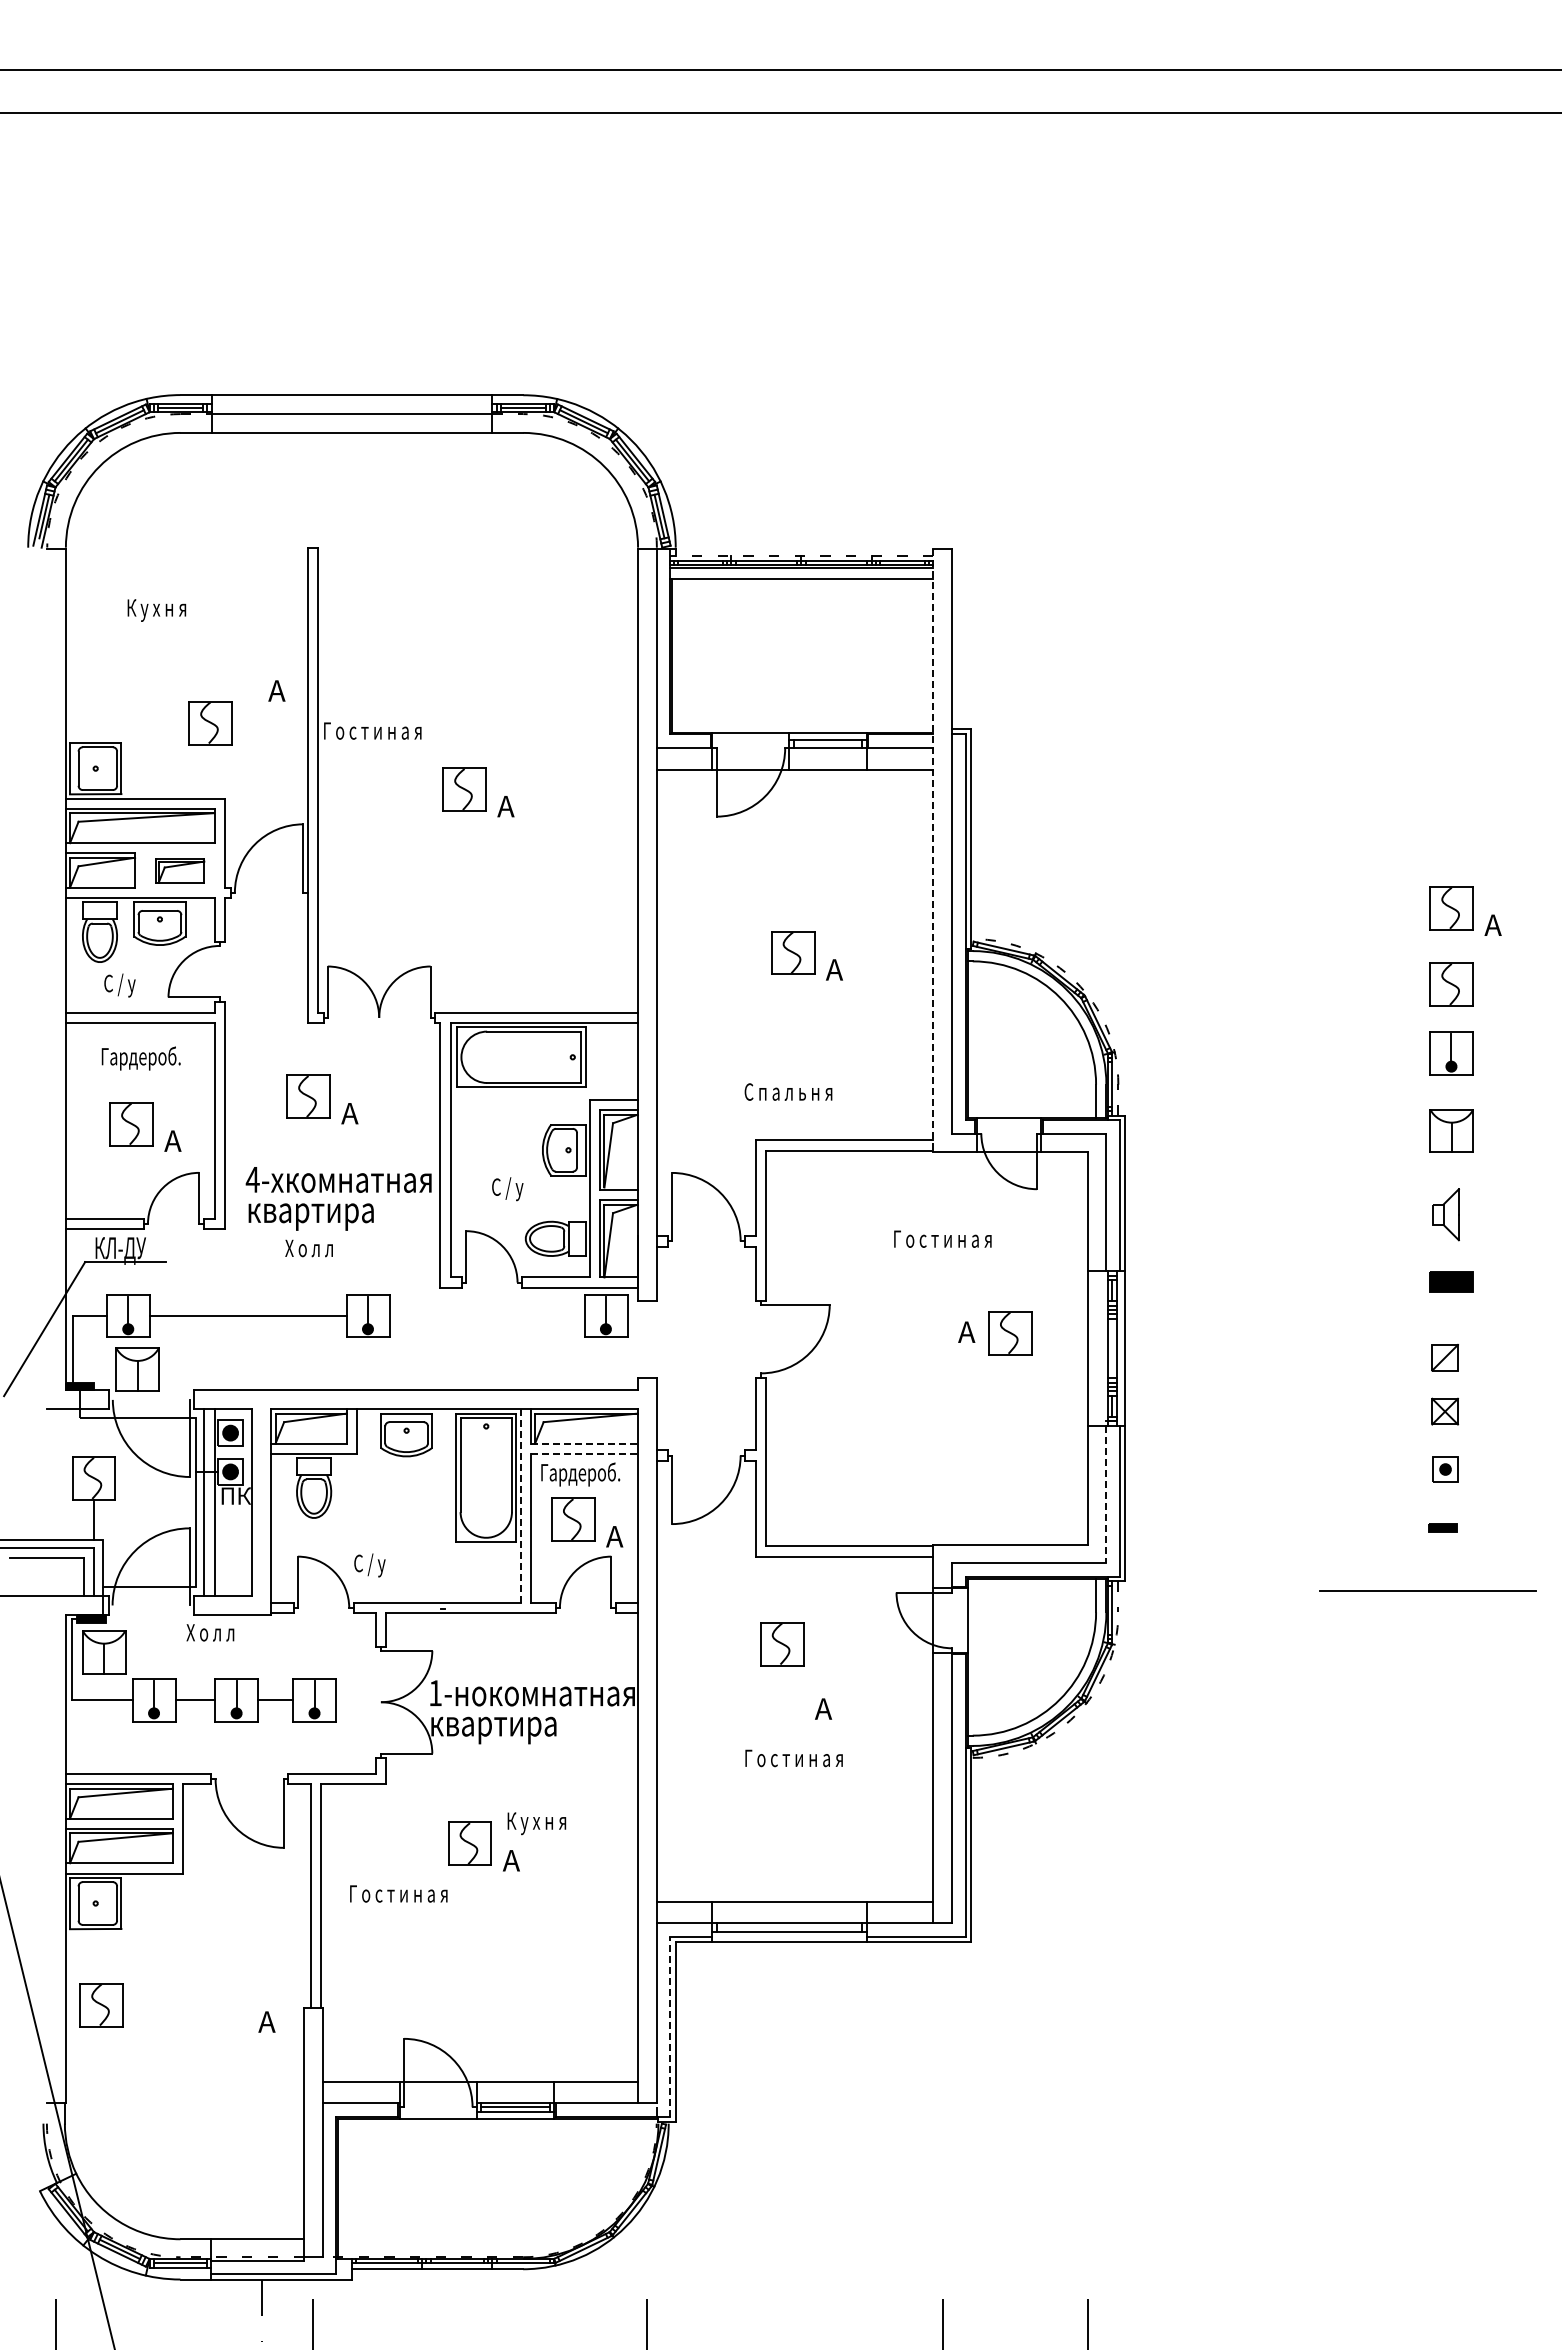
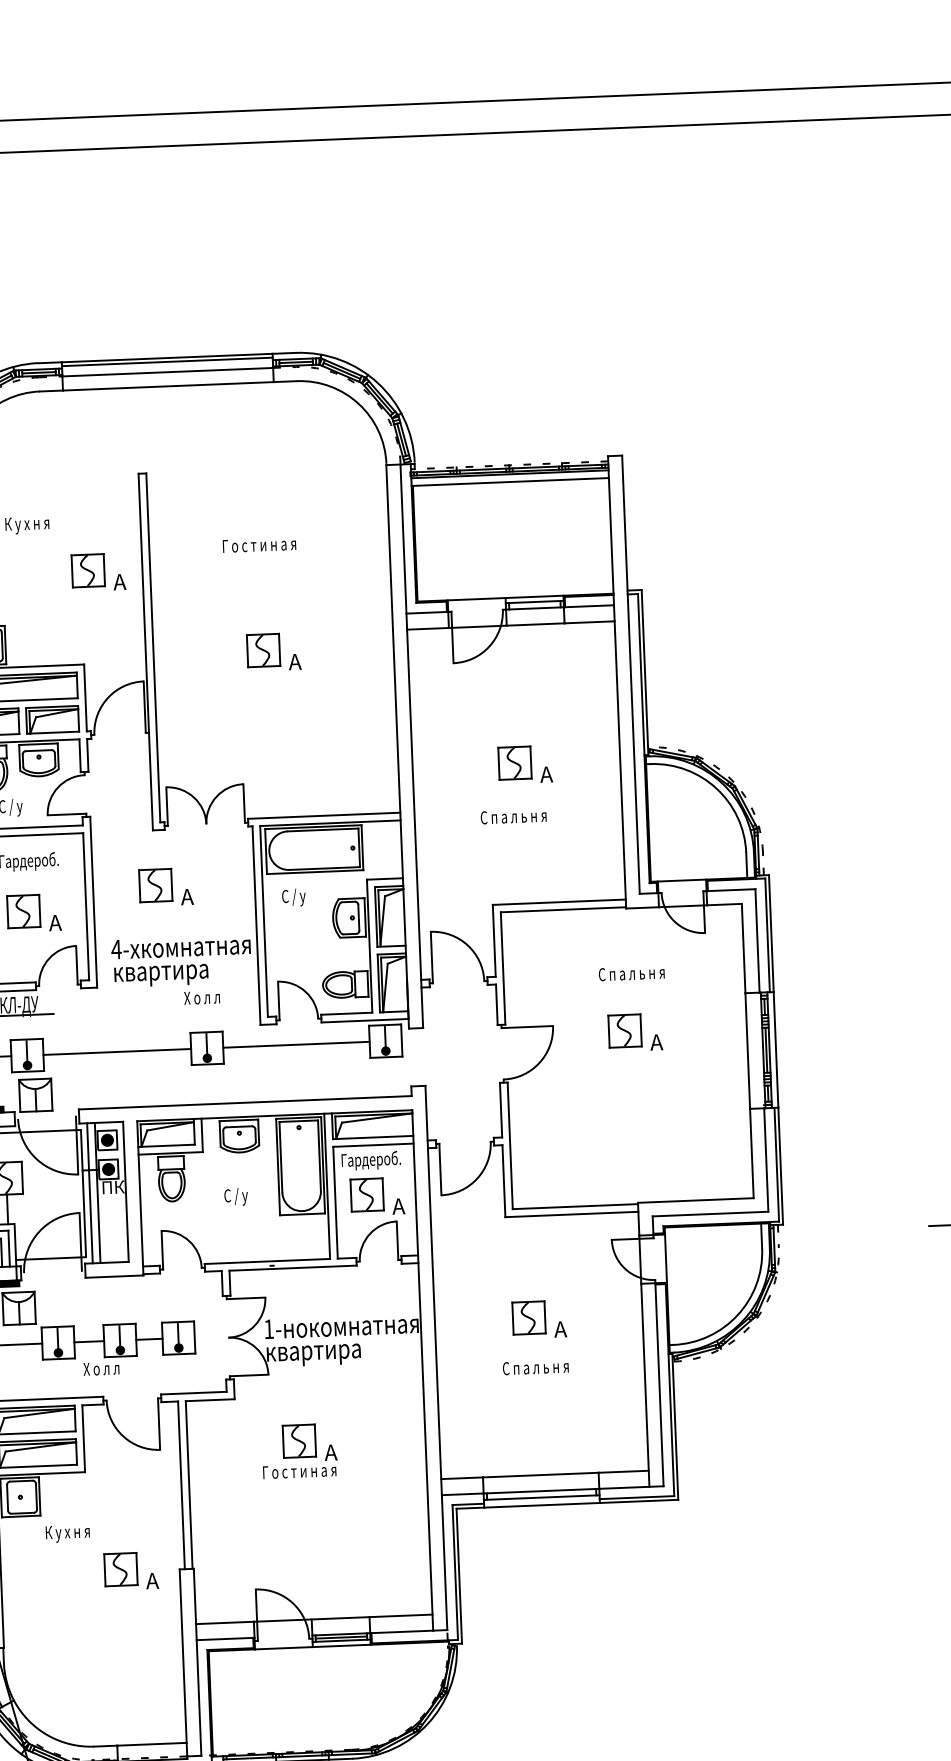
line: (351, 400) -> (167, 362), added
part: (210, 723) -> (88, 571), moved
text: (372, 730) -> (259, 544), moved
line: (933, 851) -> (617, 682), dashed -> solid
part: (179, 870) -> (52, 719), size x1.43
text: (788, 1091) -> (513, 816), moved
text: (507, 1189) -> (293, 897), moved
text: (942, 1238) -> (635, 972), Г о с т и н а я -> С п а л ь н я
text: (308, 1248) -> (201, 997), moved
line: (486, 1316) -> (295, 1045), added
part: (1010, 1333) -> (625, 1031), moved
line: (1112, 1348) -> (766, 1050), added
line: (584, 1443) -> (373, 1137), dashed -> solid
line: (584, 1453) -> (373, 1144), dashed -> solid
line: (1106, 1494) -> (766, 1159), dashed -> solid
line: (520, 1506) -> (327, 1186), dashed -> solid
text: (369, 1565) -> (235, 1197), moved
text: (210, 1632) -> (101, 1368), moved
part: (782, 1644) -> (529, 1318), moved
text: (793, 1758) -> (539, 1367), Г о с т и н а я -> С п а л ь н я
text: (536, 1823) -> (67, 1533), moved
text: (398, 1893) -> (299, 1471), moved
part: (101, 2005) -> (120, 1569), moved
line: (670, 2026) -> (455, 1572), dashed -> solid

